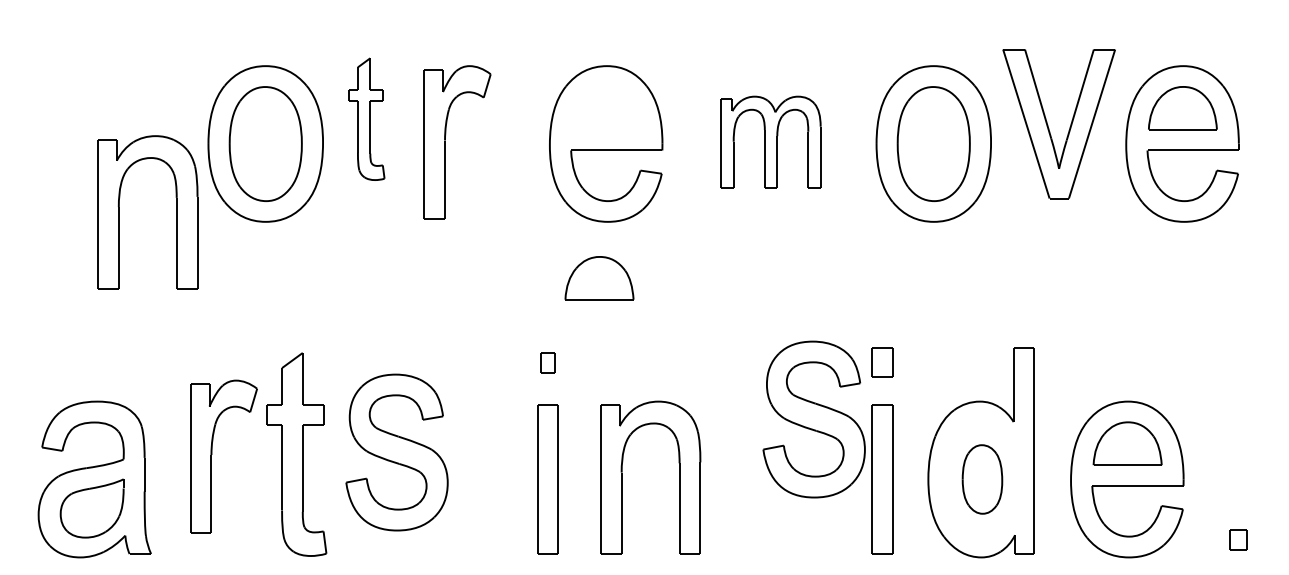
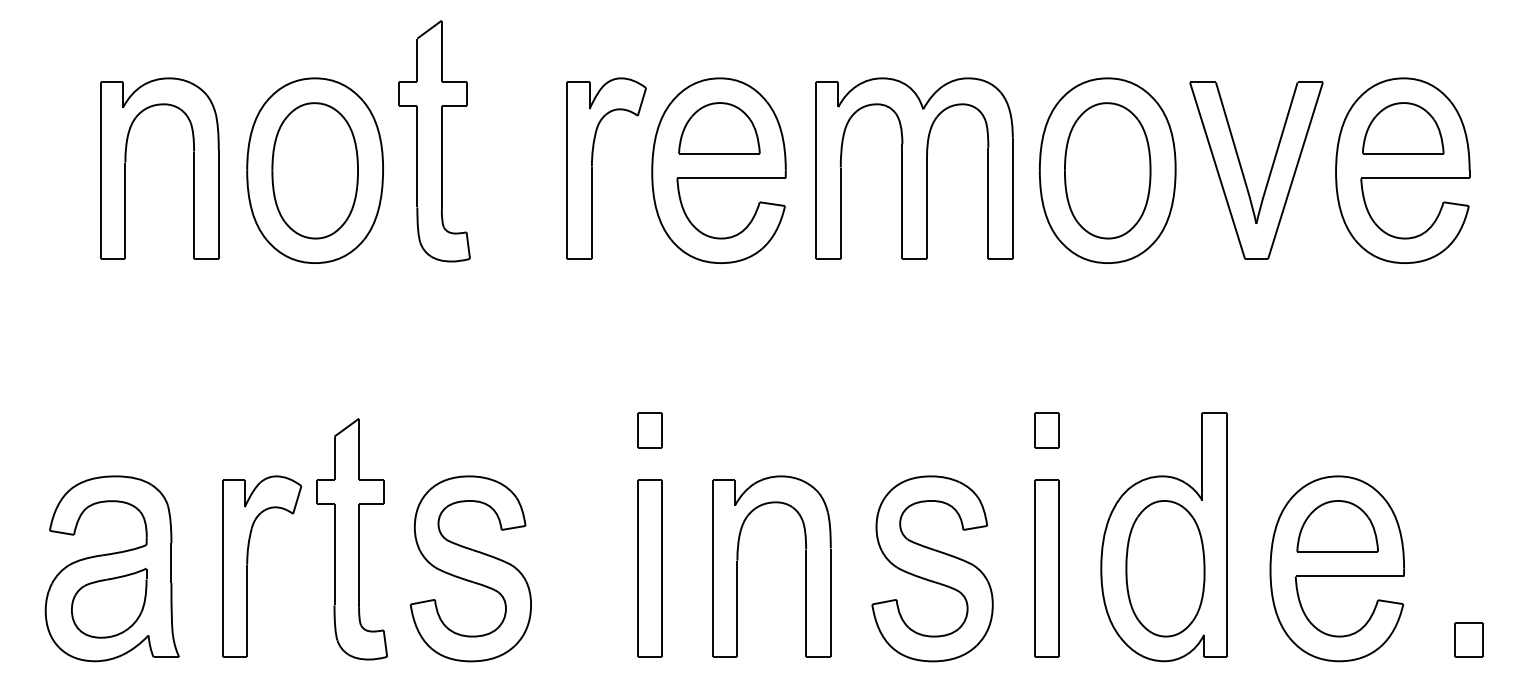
part: (366, 119) -> (434, 141), size x1.67
part: (1049, 128) -> (1244, 176), moved
part: (445, 142) -> (592, 168), moved
part: (770, 142) -> (913, 168), size x1.67
part: (119, 212) -> (126, 168), moved
part: (599, 278) -> (719, 128), moved
part: (547, 362) -> (649, 429), size x1.43
part: (813, 419) -> (931, 568), moved
part: (396, 452) -> (470, 568), moved
part: (212, 454) -> (248, 564), moved
part: (982, 479) -> (1165, 568), size x1.67
part: (1238, 539) -> (1469, 639), size x1.43

